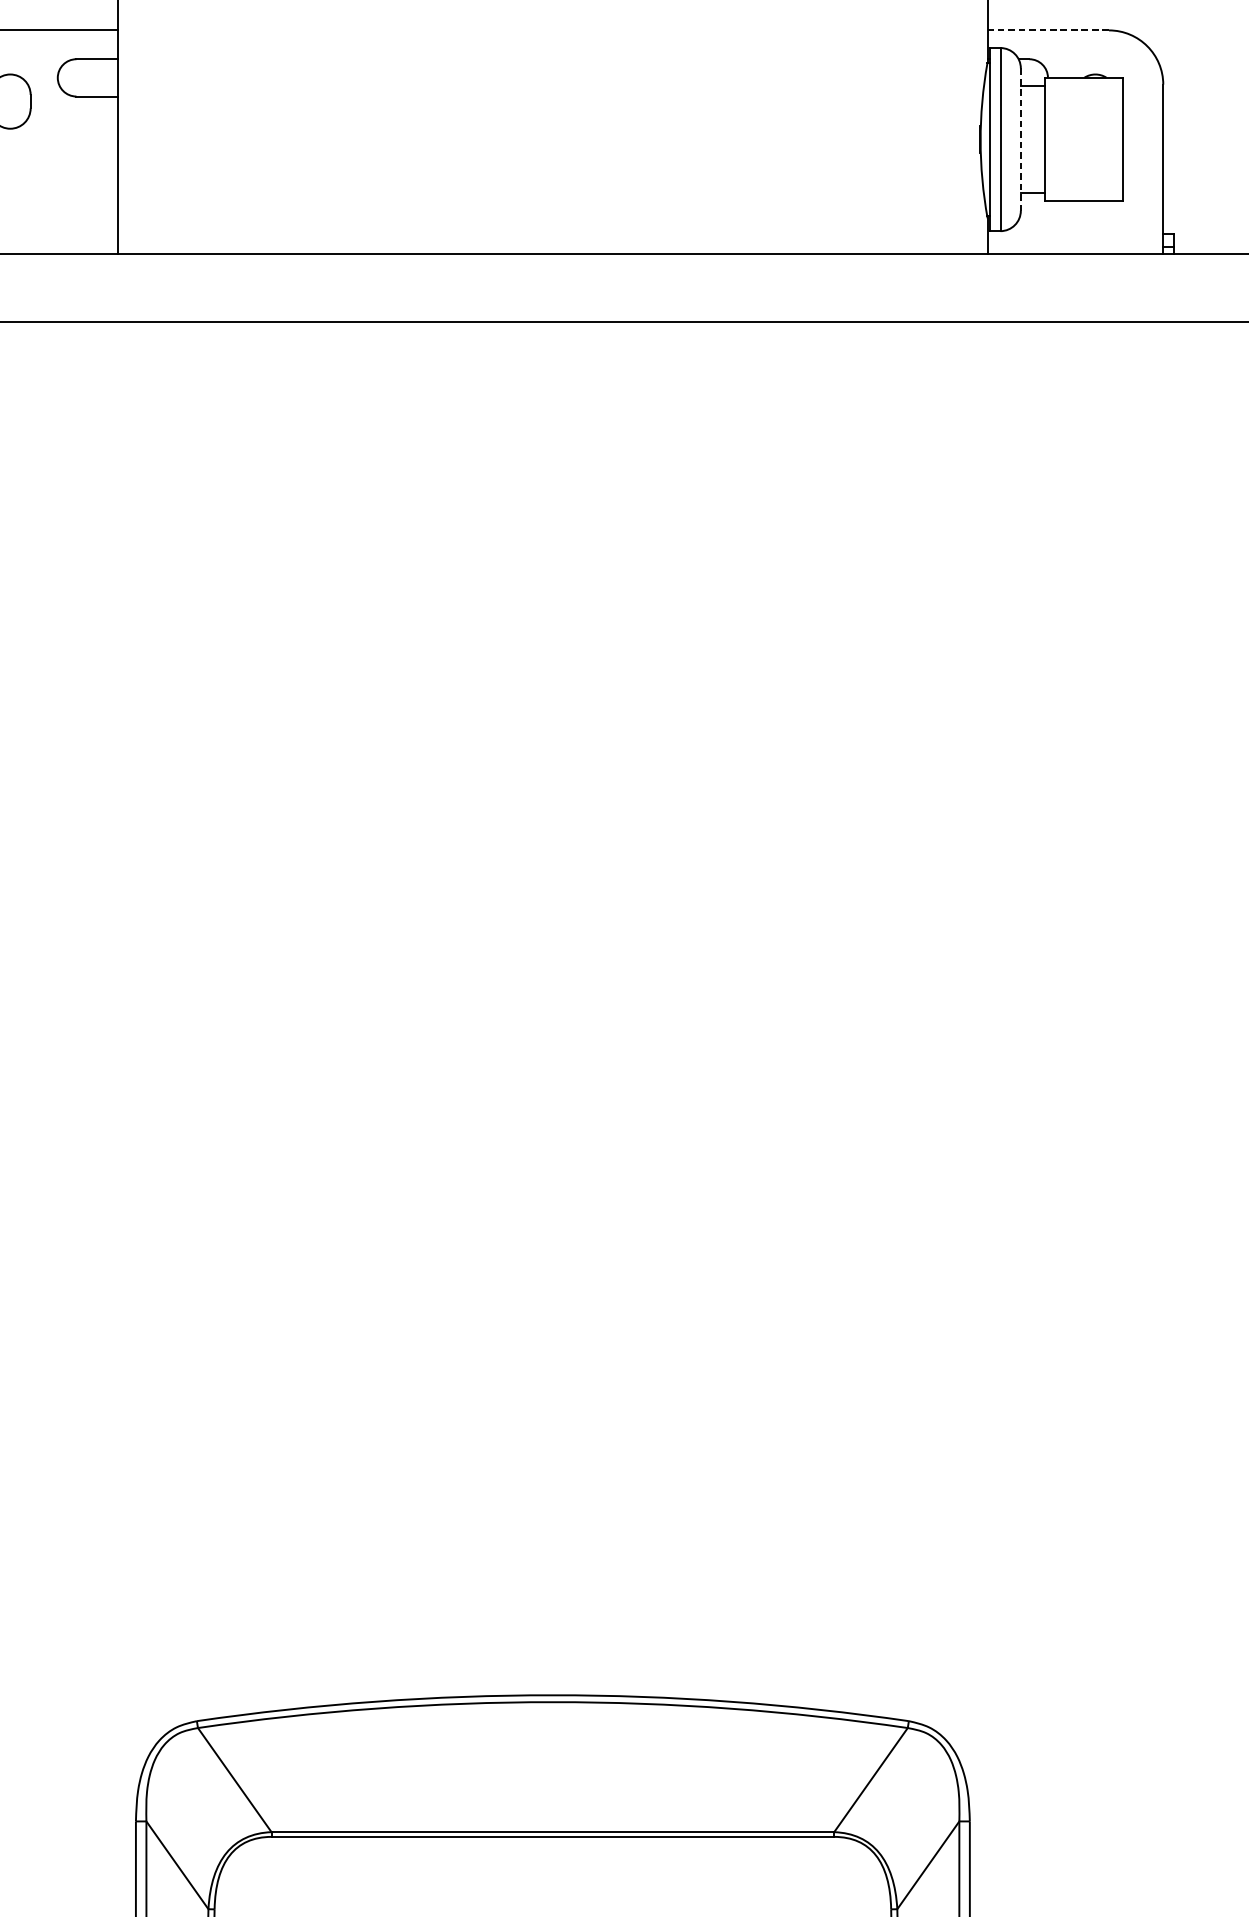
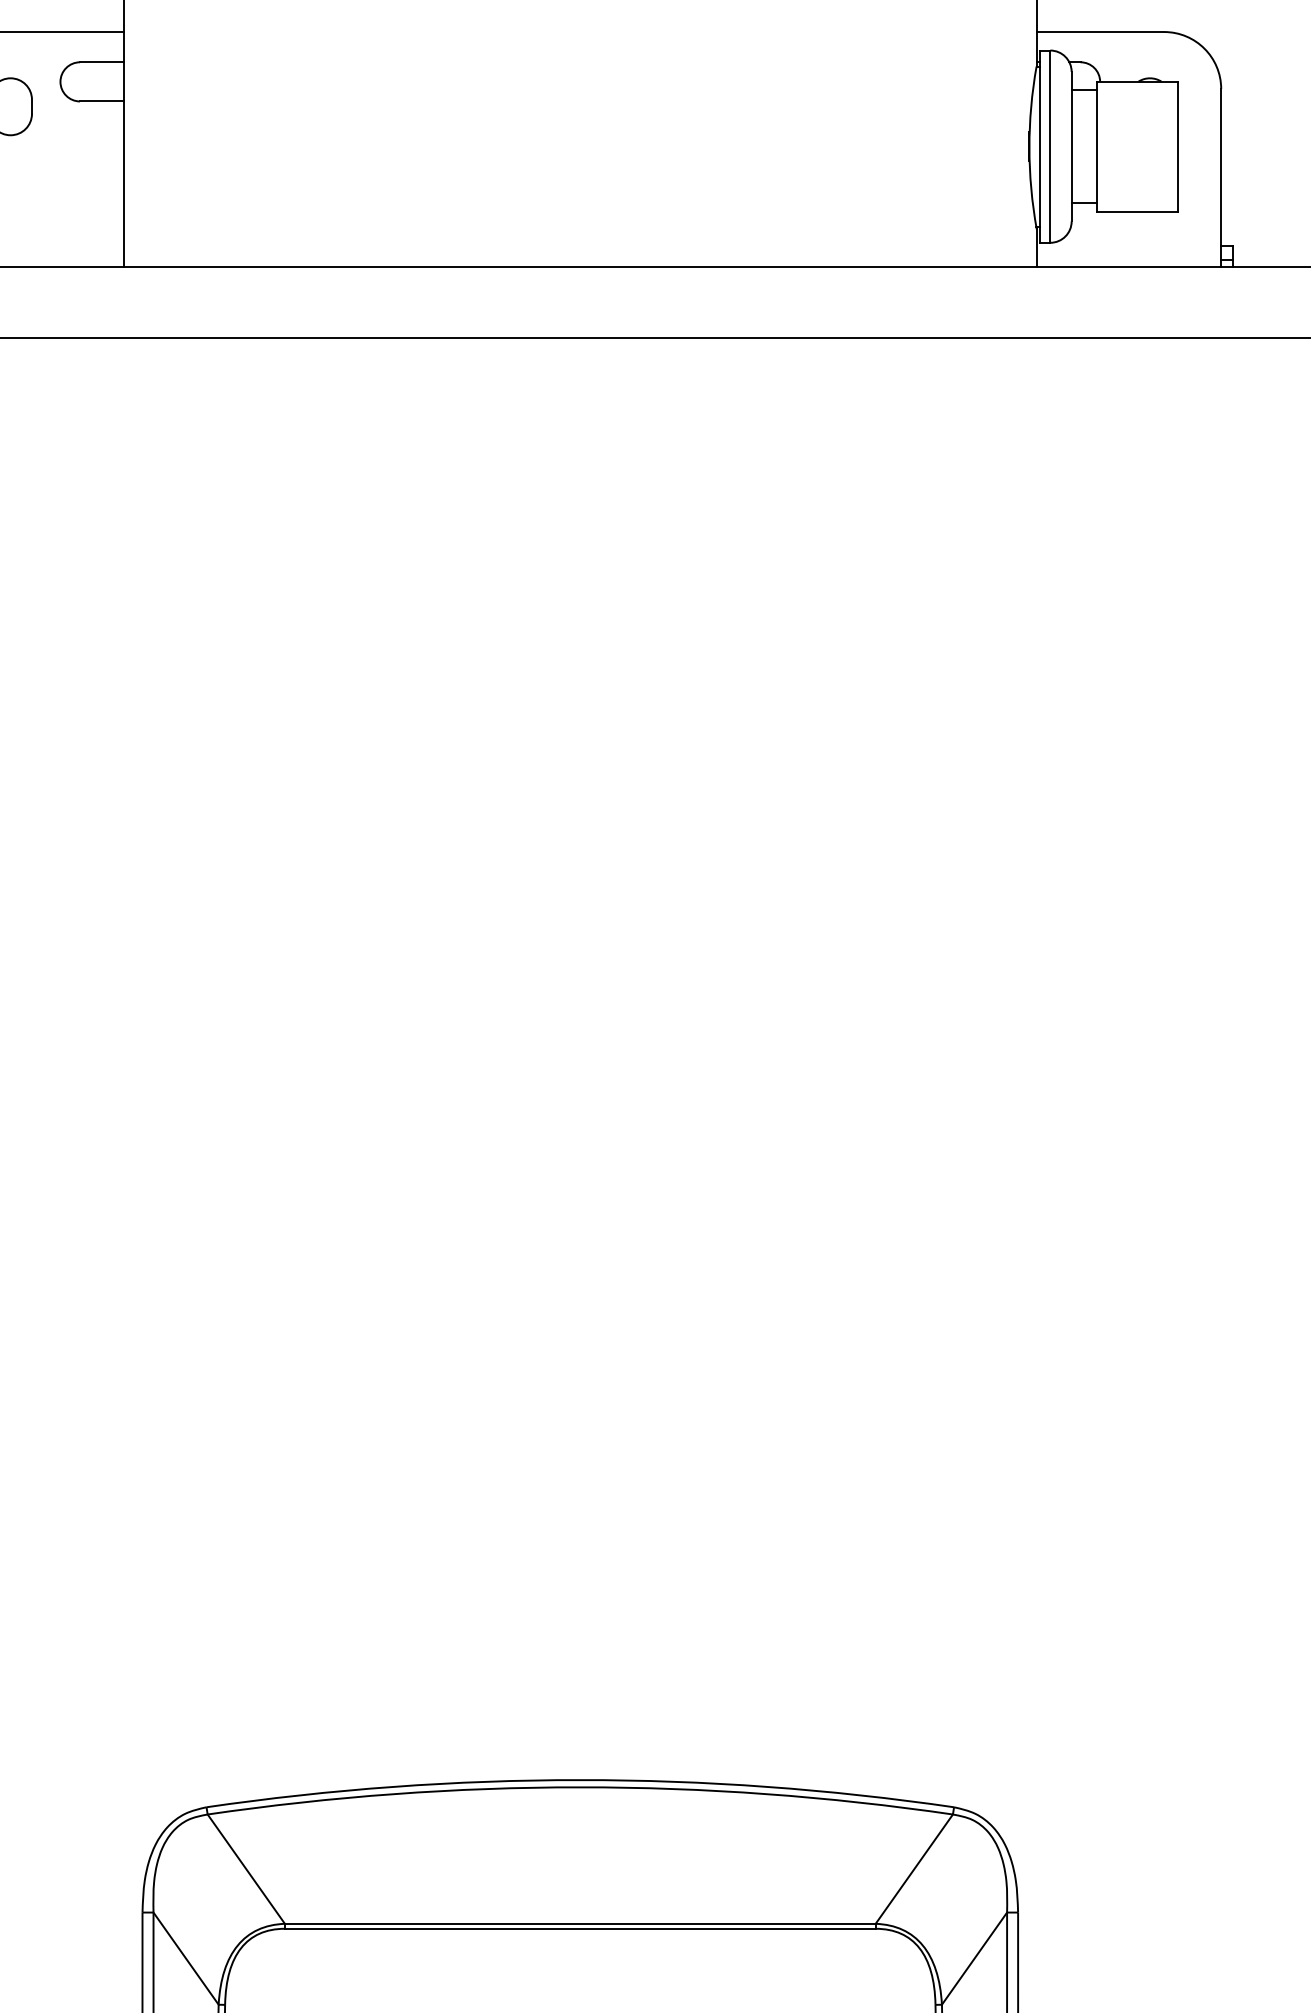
line: (1048, 30) -> (1100, 32), dashed -> solid
line: (1020, 139) -> (1071, 146), dashed -> solid

